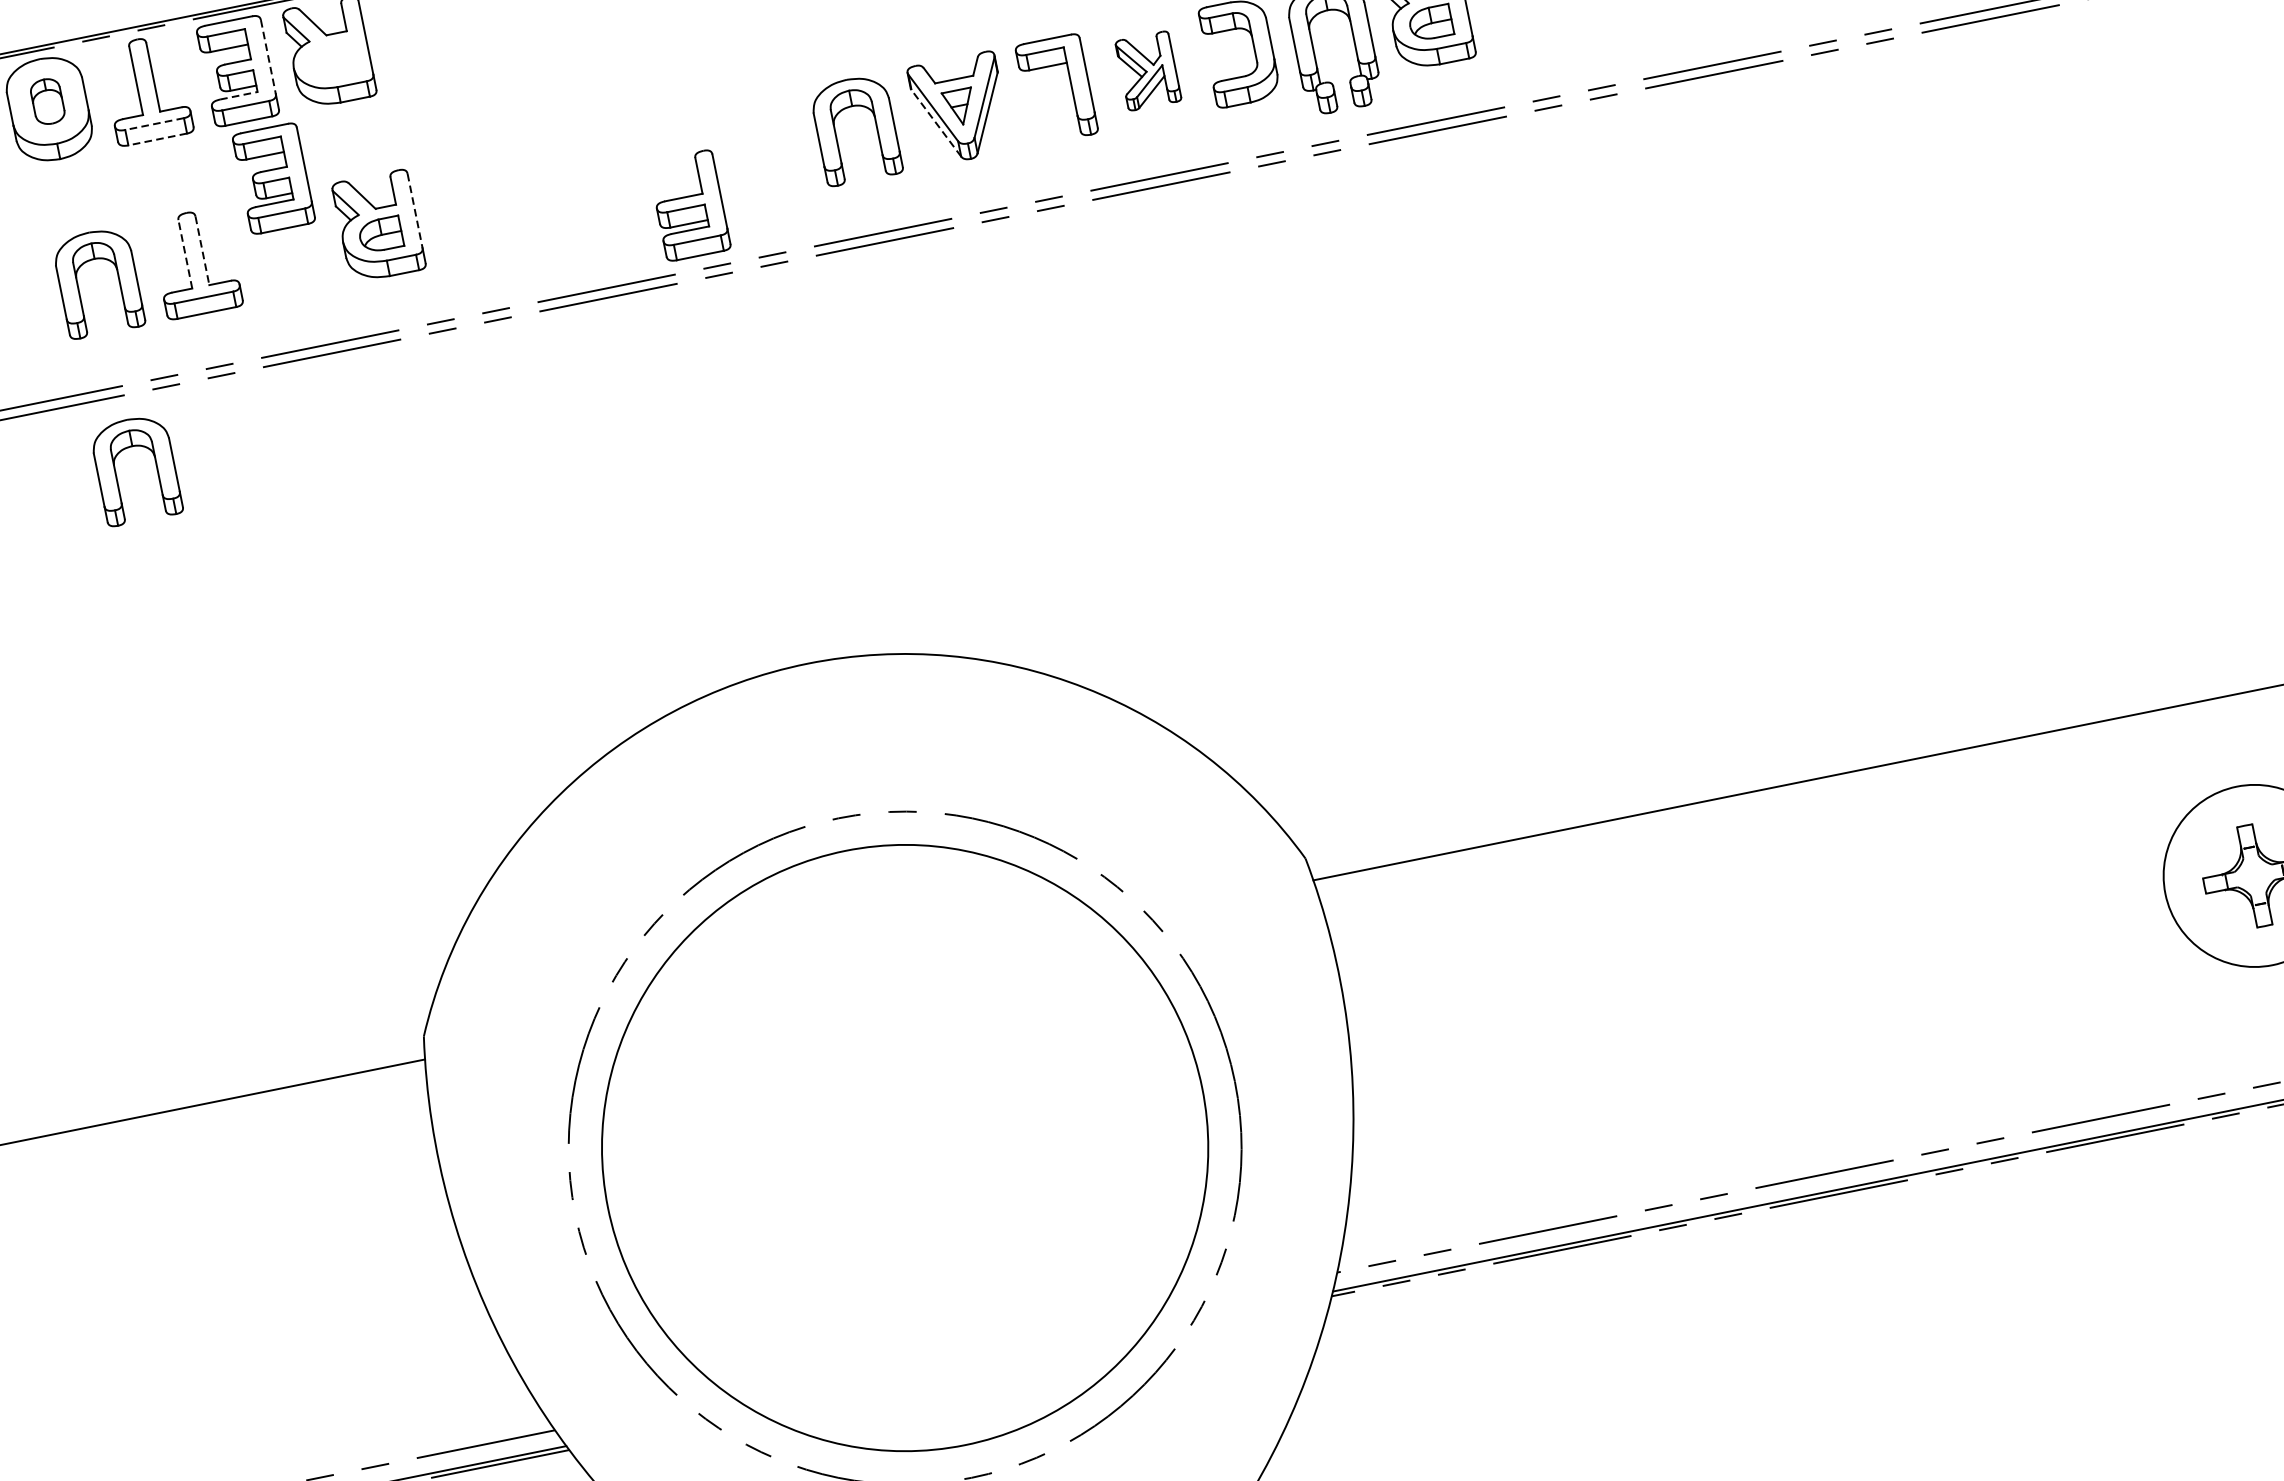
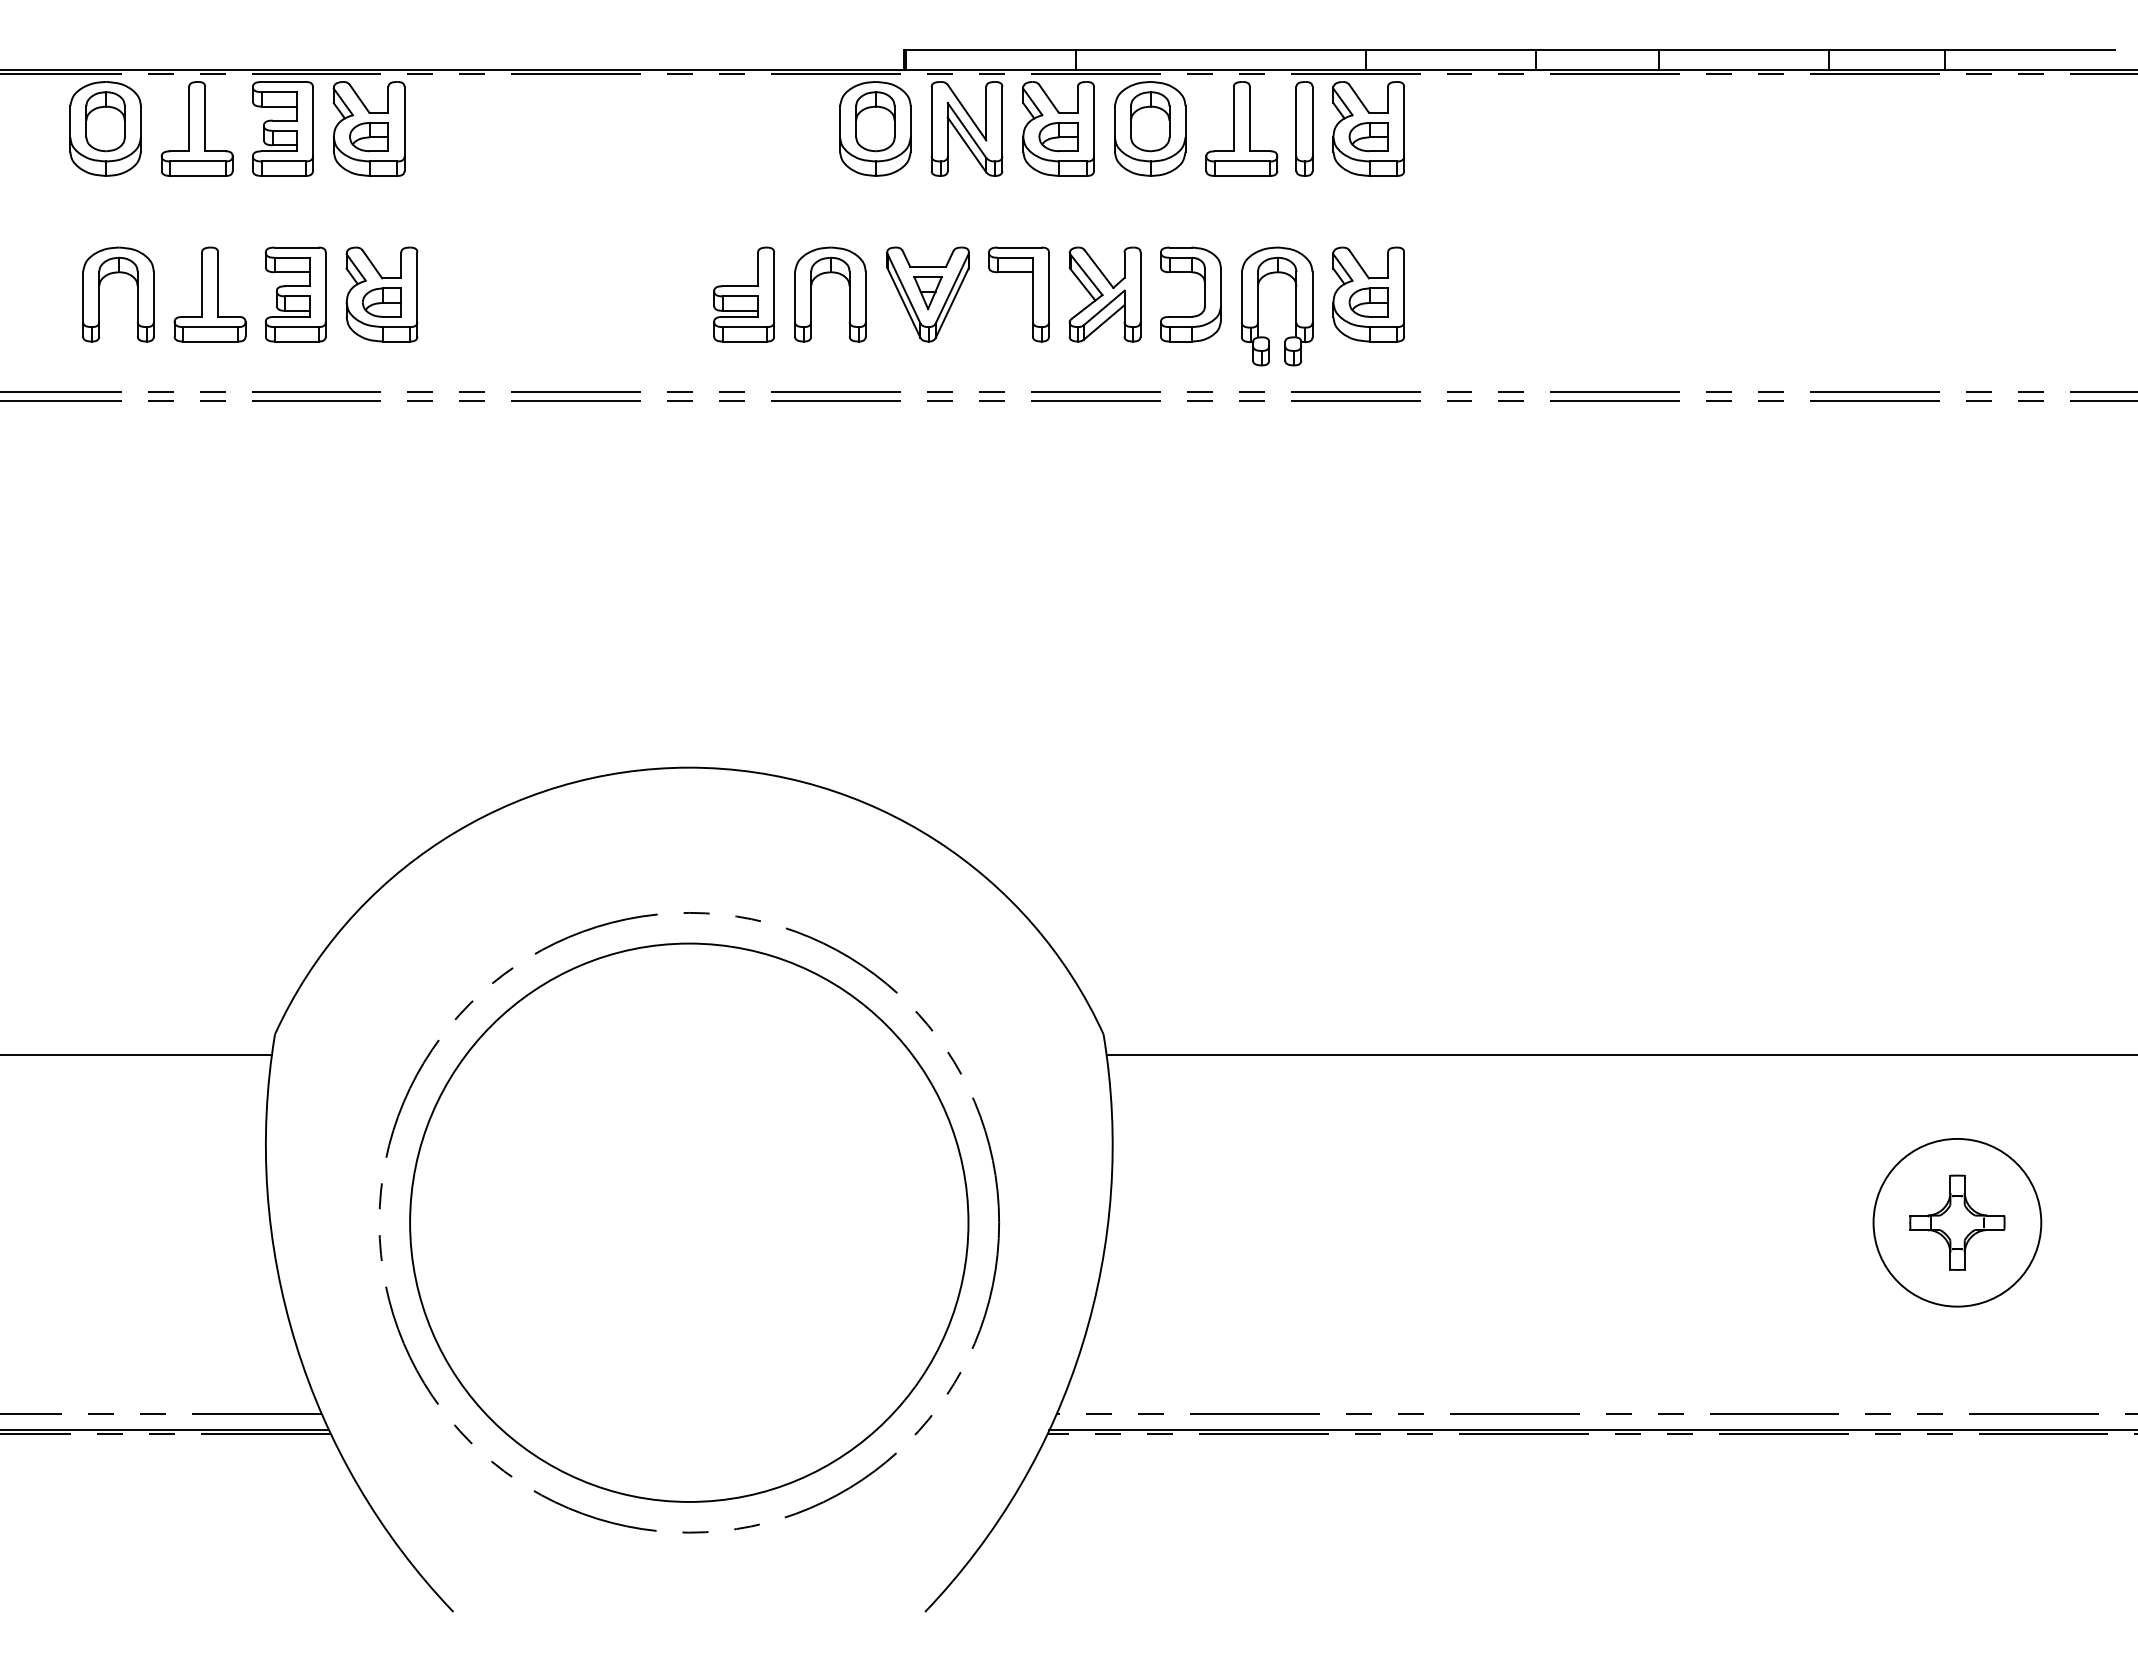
line: (267, 56) -> (312, 121), dashed -> solid
part: (330, 61) -> (368, 137), added
part: (1147, 71) -> (1104, 294), size x1.43
line: (239, 95) -> (279, 151), dashed -> solid
part: (47, 101) -> (105, 121), size x1.43
line: (935, 122) -> (903, 302), dashed -> solid
line: (155, 123) -> (198, 161), dashed -> solid
line: (158, 138) -> (198, 175), dashed -> solid
part: (273, 178) -> (295, 294), moved
part: (688, 205) -> (743, 294), moved
line: (415, 211) -> (417, 287), dashed -> solid
line: (203, 251) -> (218, 285), dashed -> solid
line: (185, 254) -> (202, 284), dashed -> solid
part: (116, 474) -> (99, 470), removed

